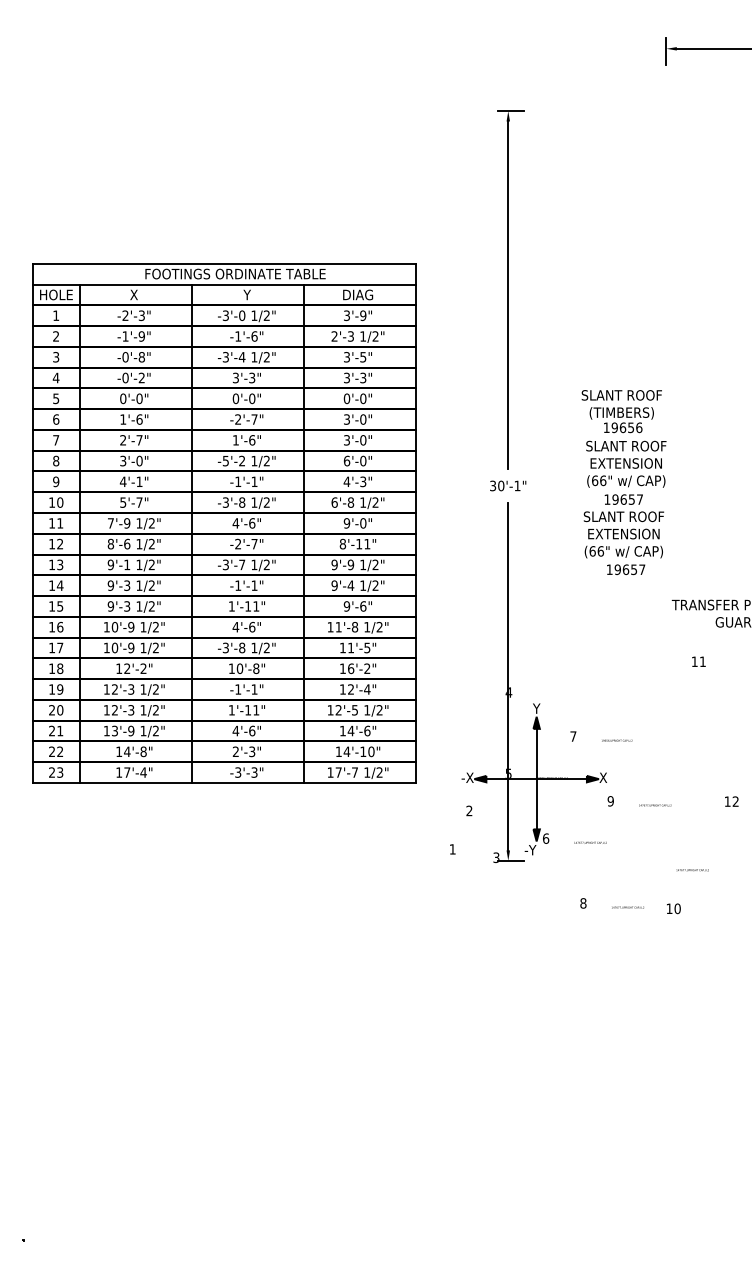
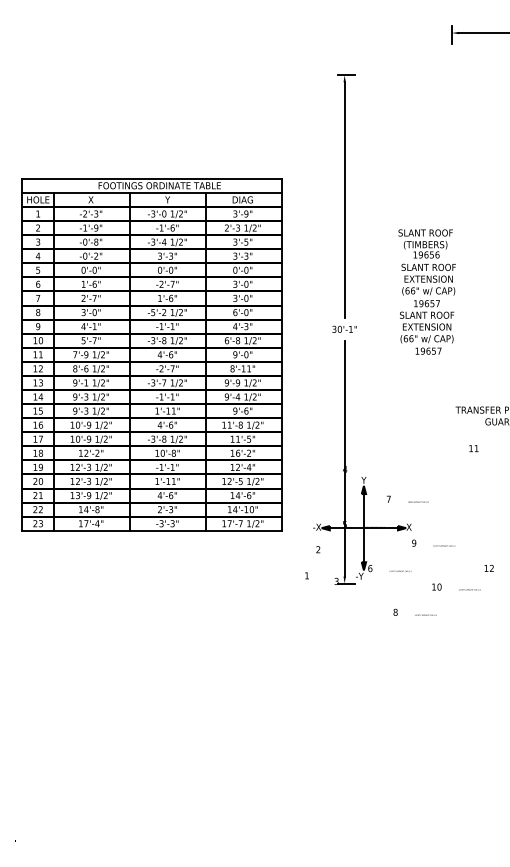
text: (623, 481) -> (426, 291), moved
text: (730, 800) -> (488, 567), moved
text: (673, 907) -> (436, 586), moved

